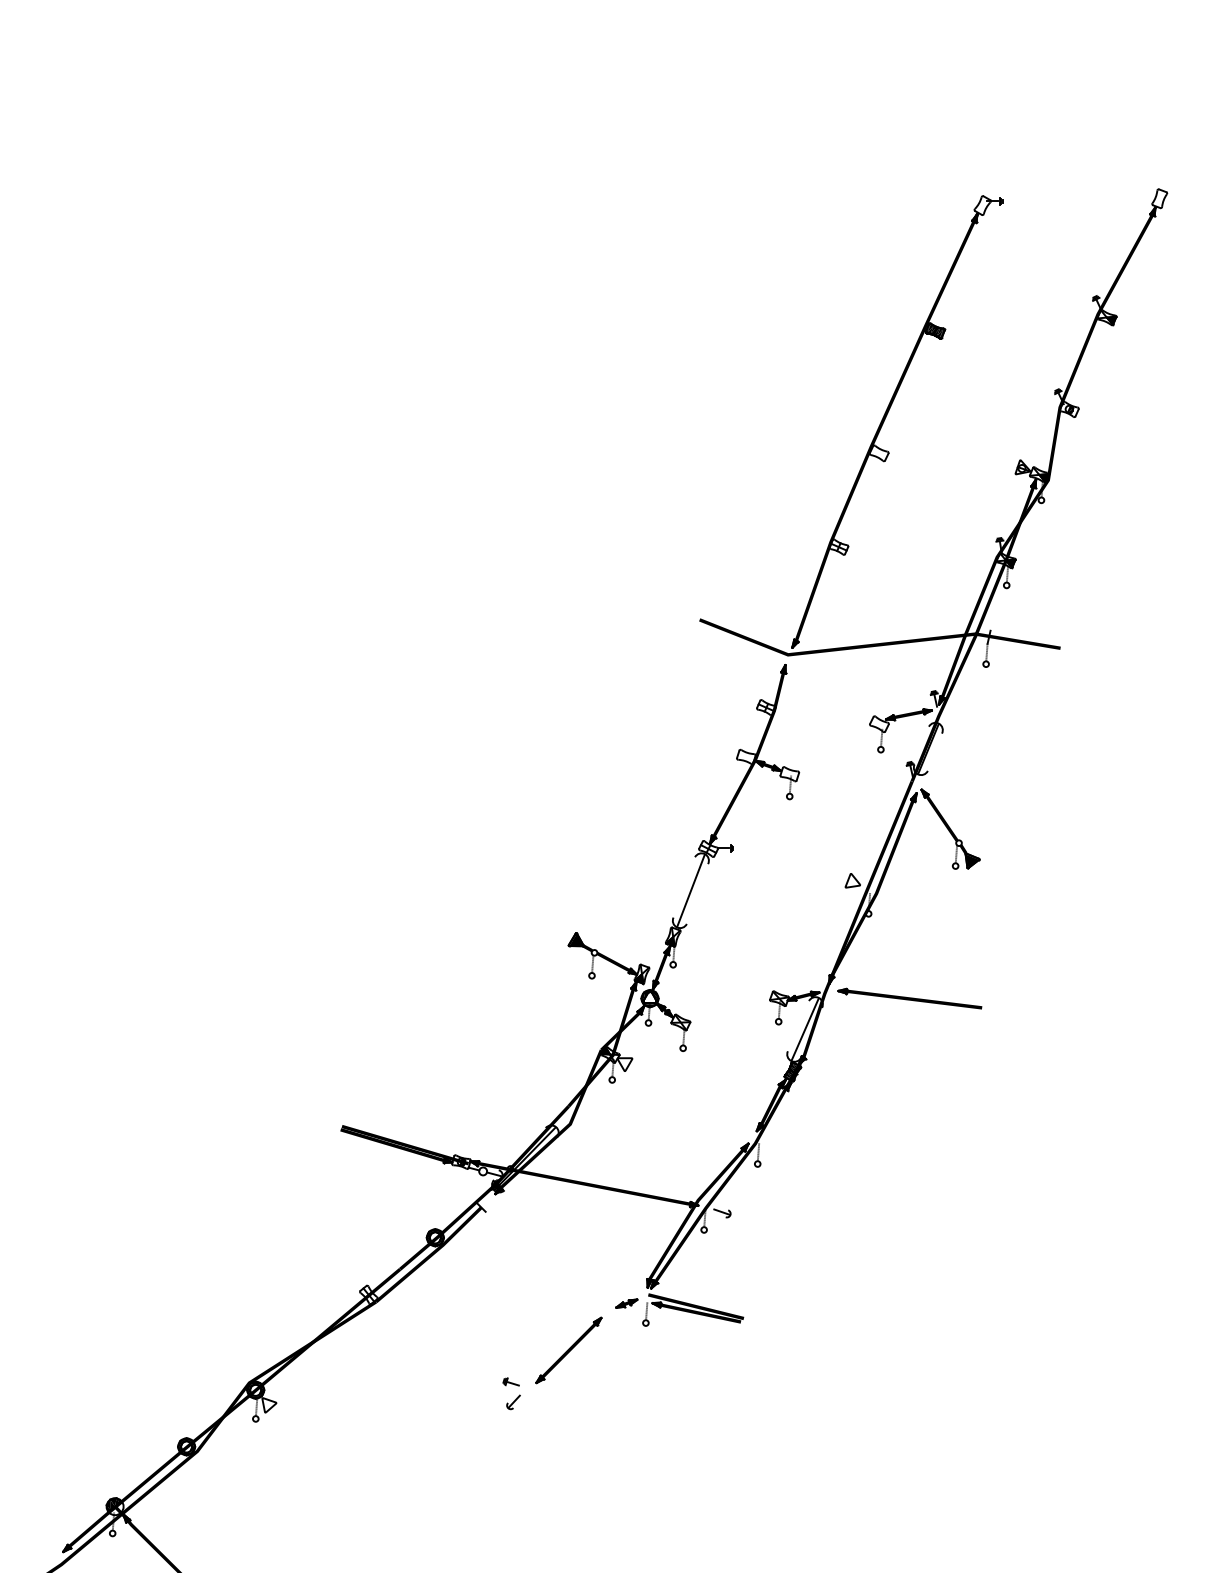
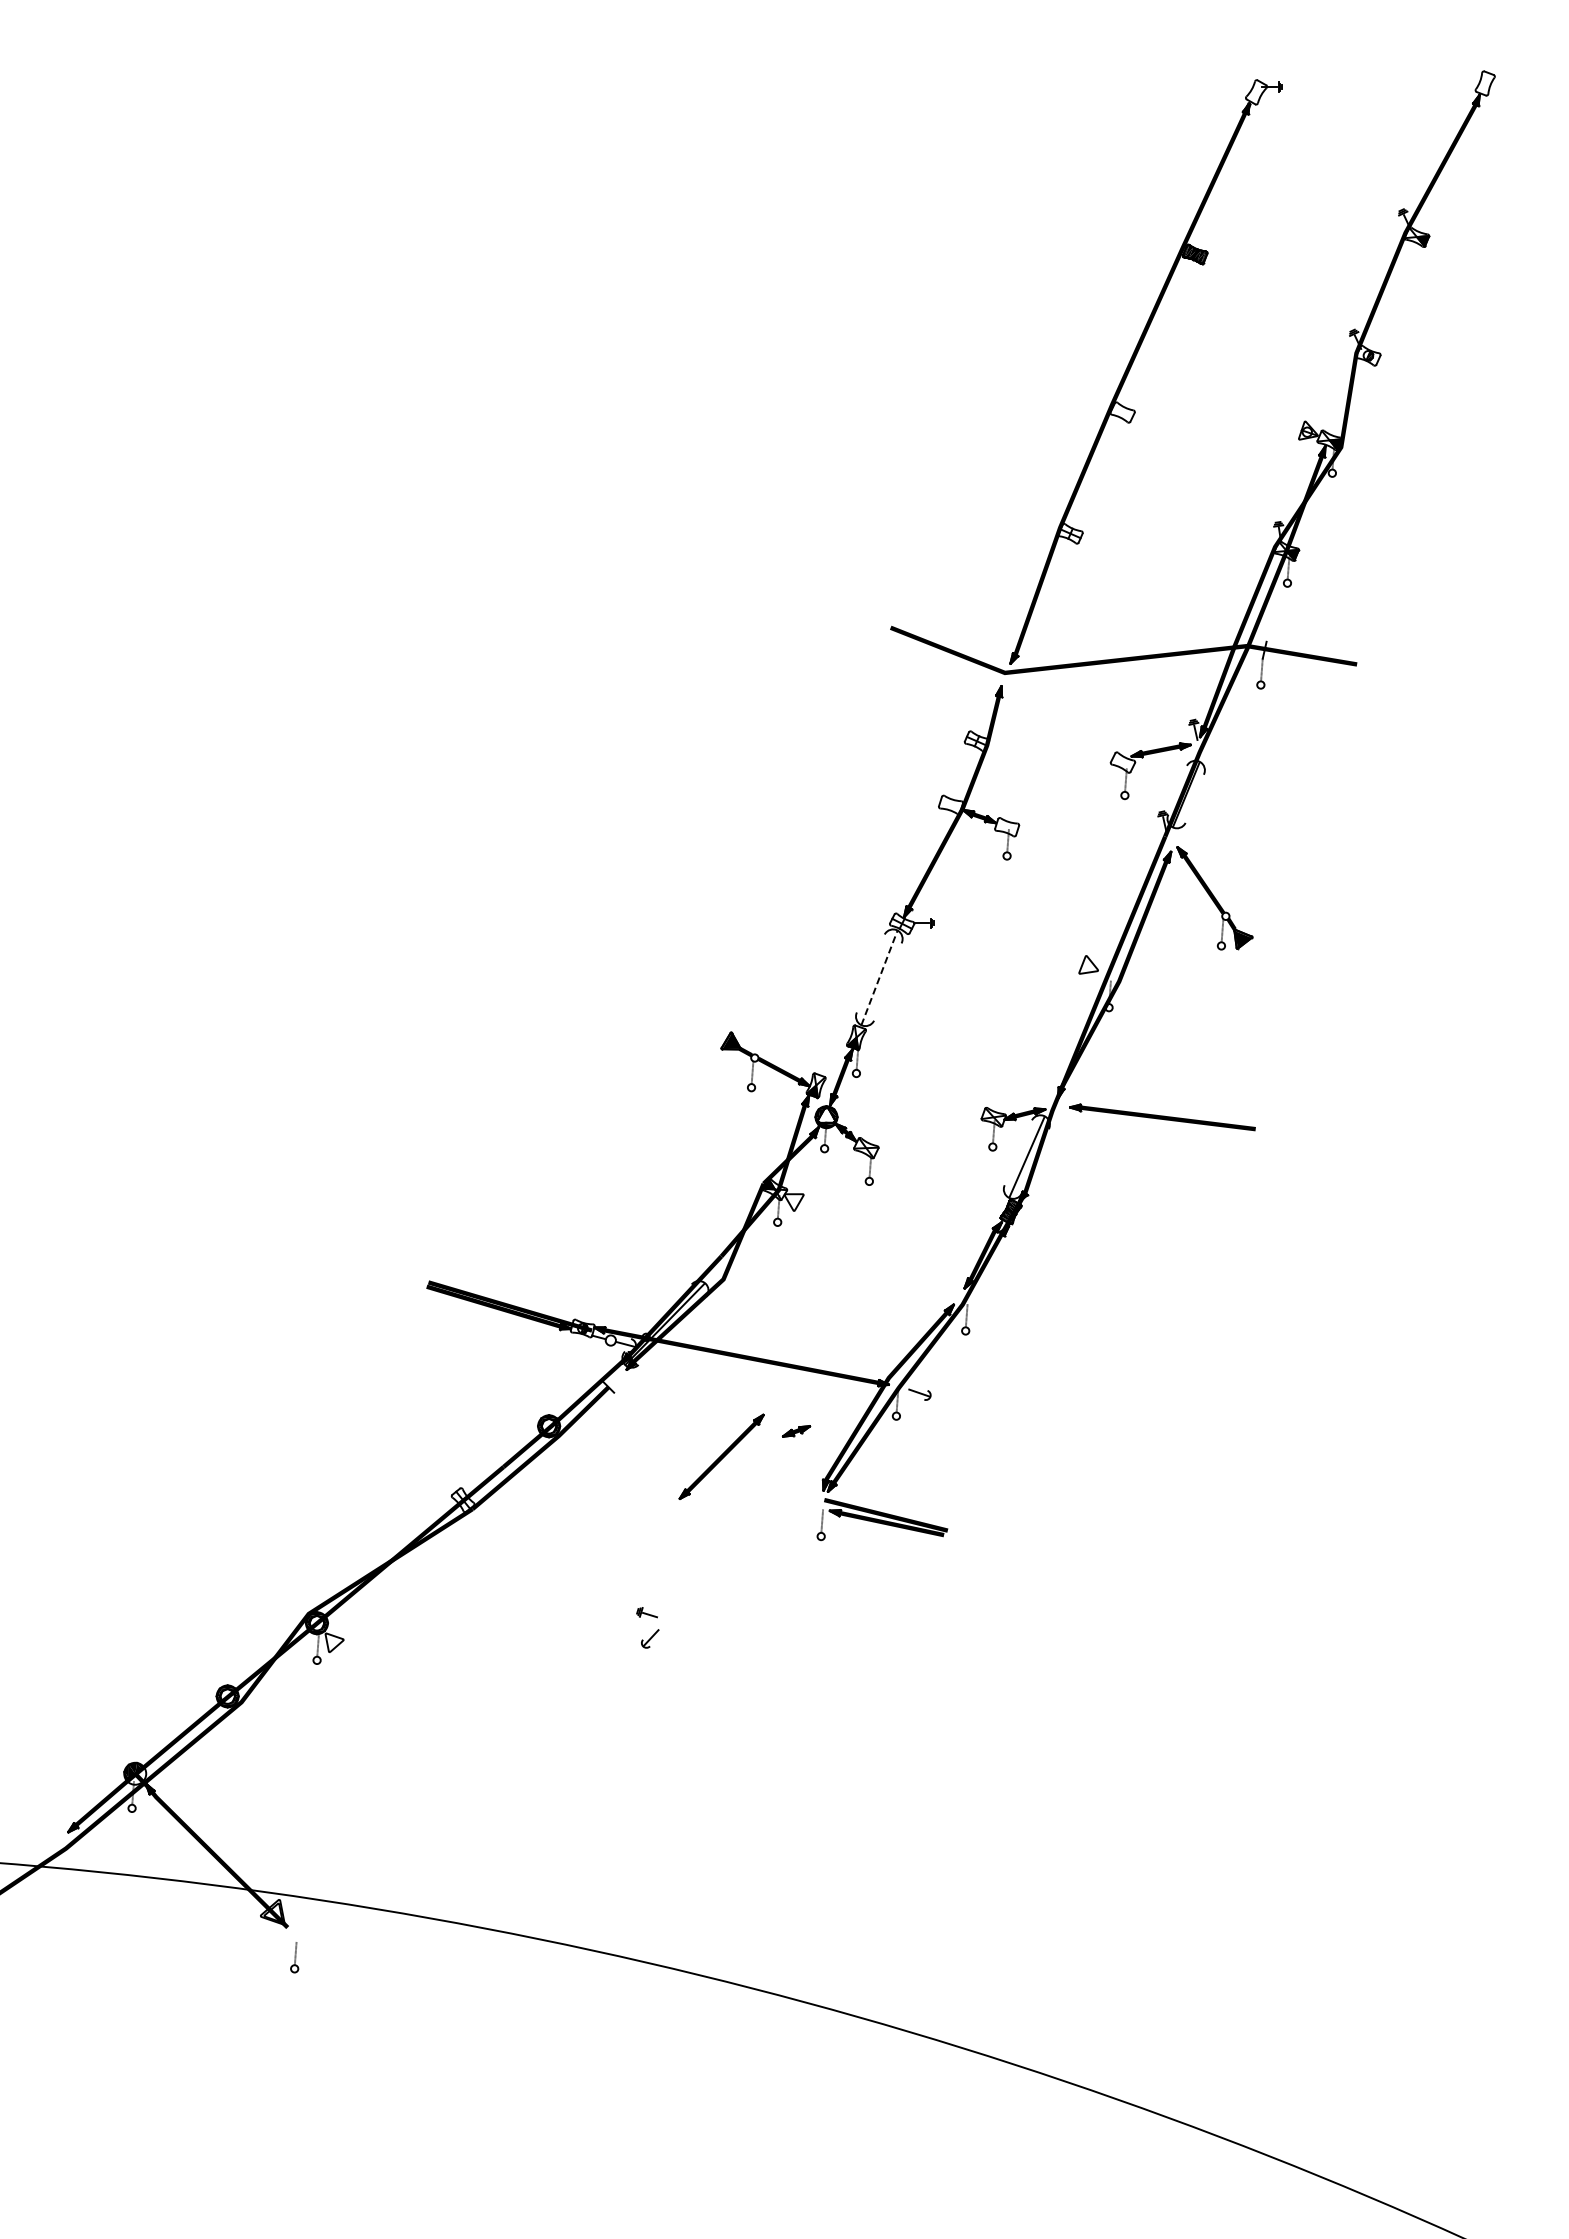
line: (691, 890) -> (879, 977), solid -> dashed
part: (626, 1303) -> (796, 1431), moved
part: (568, 1350) -> (721, 1456), moved

